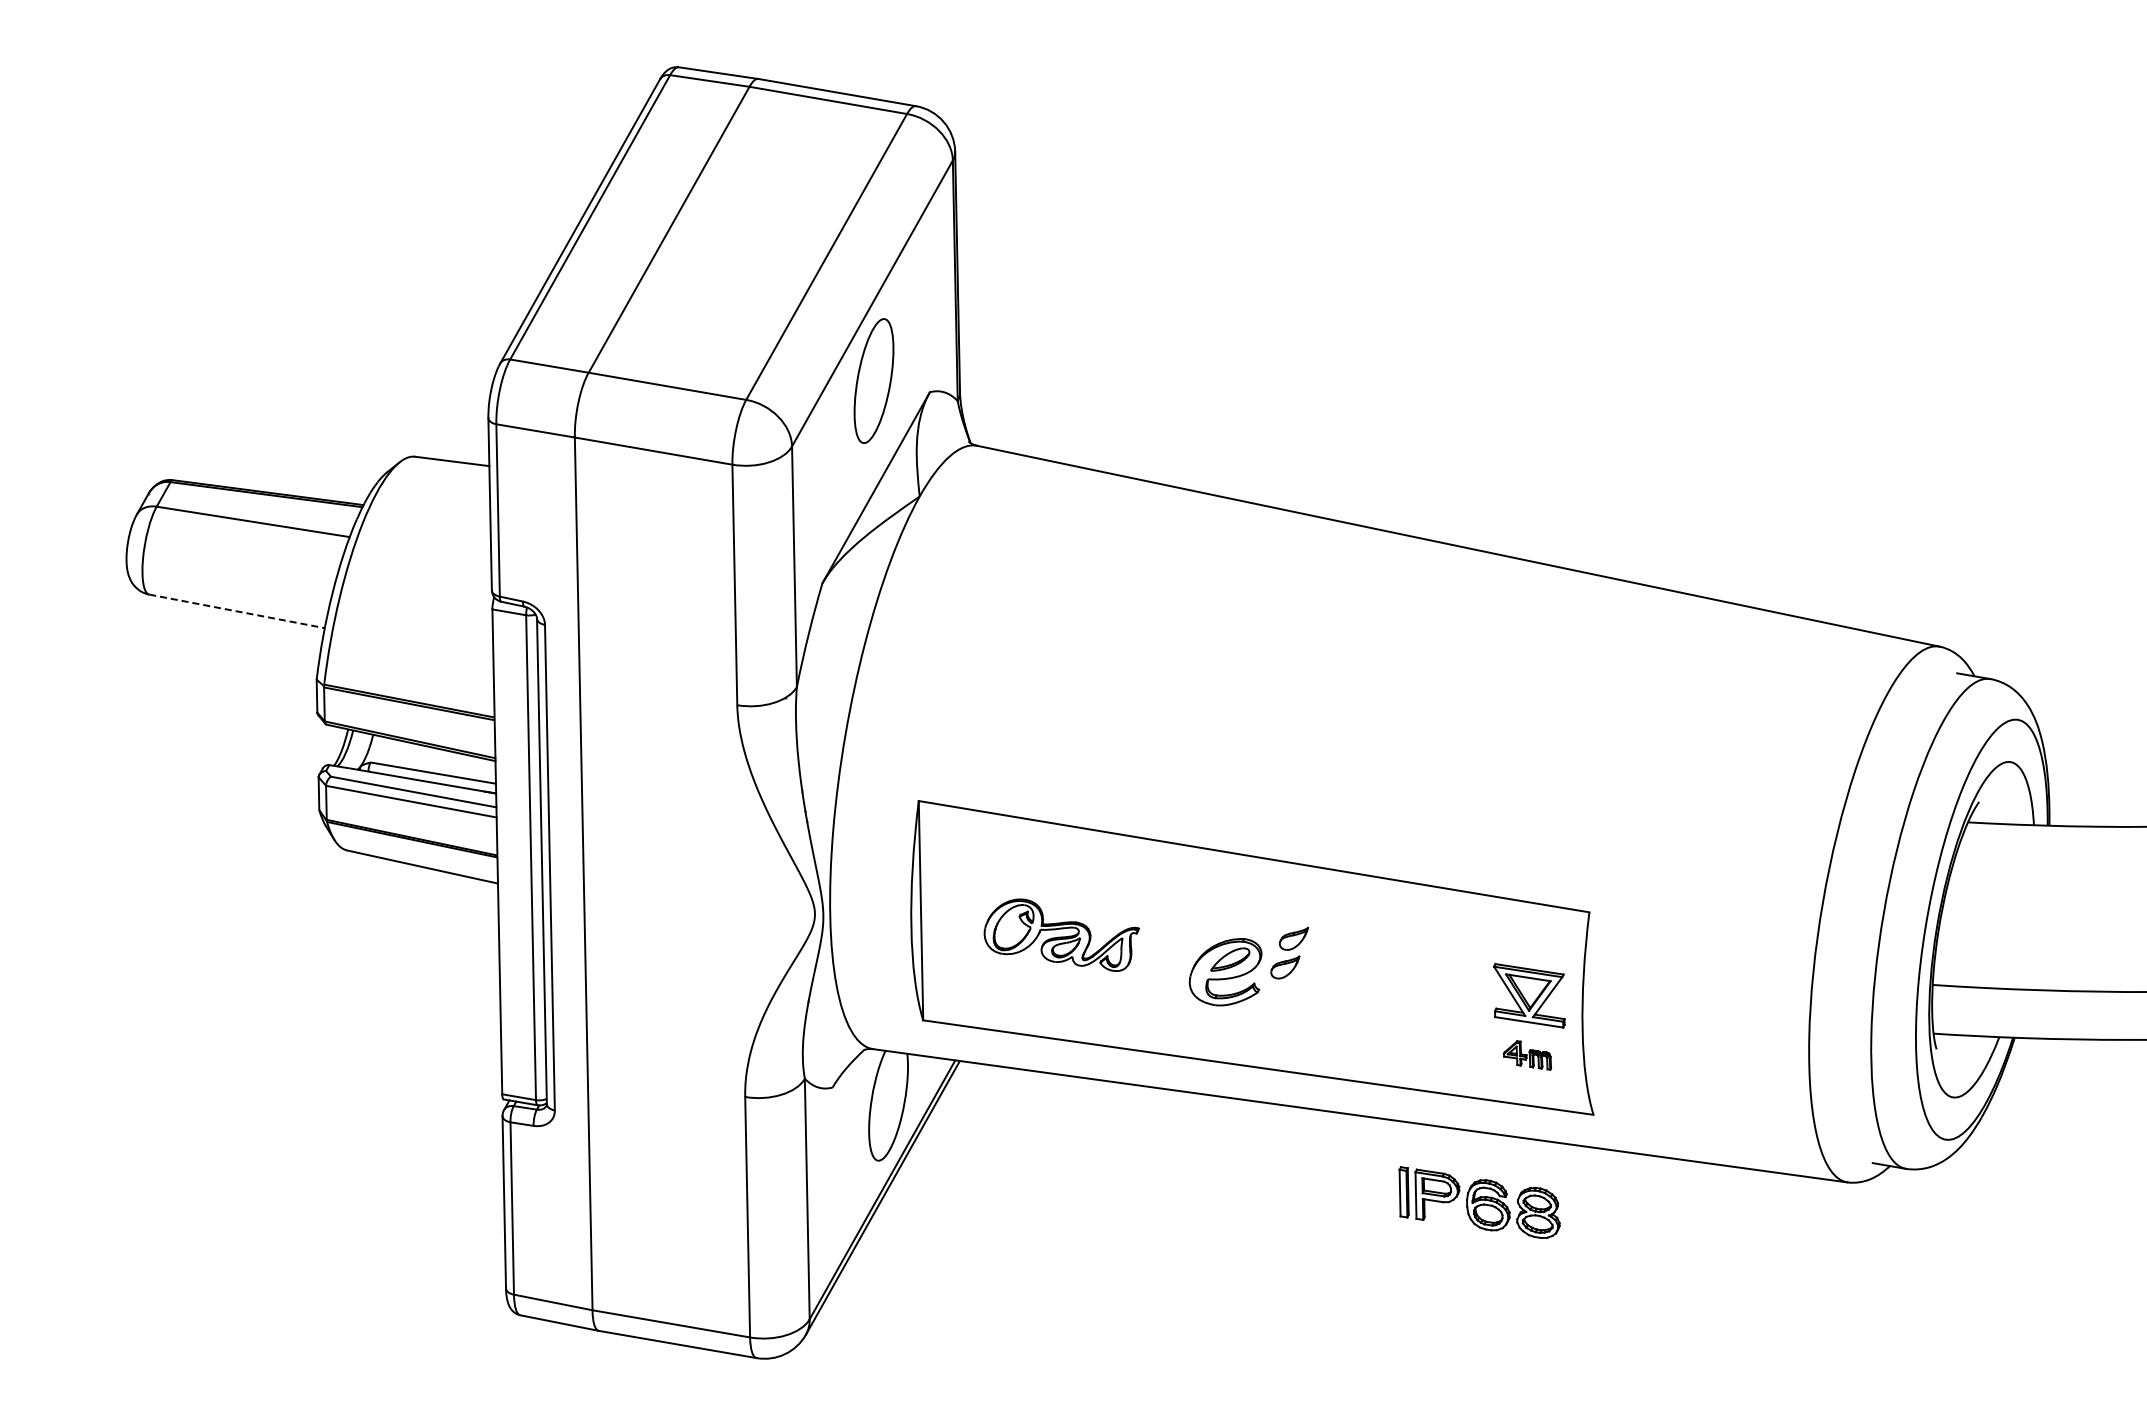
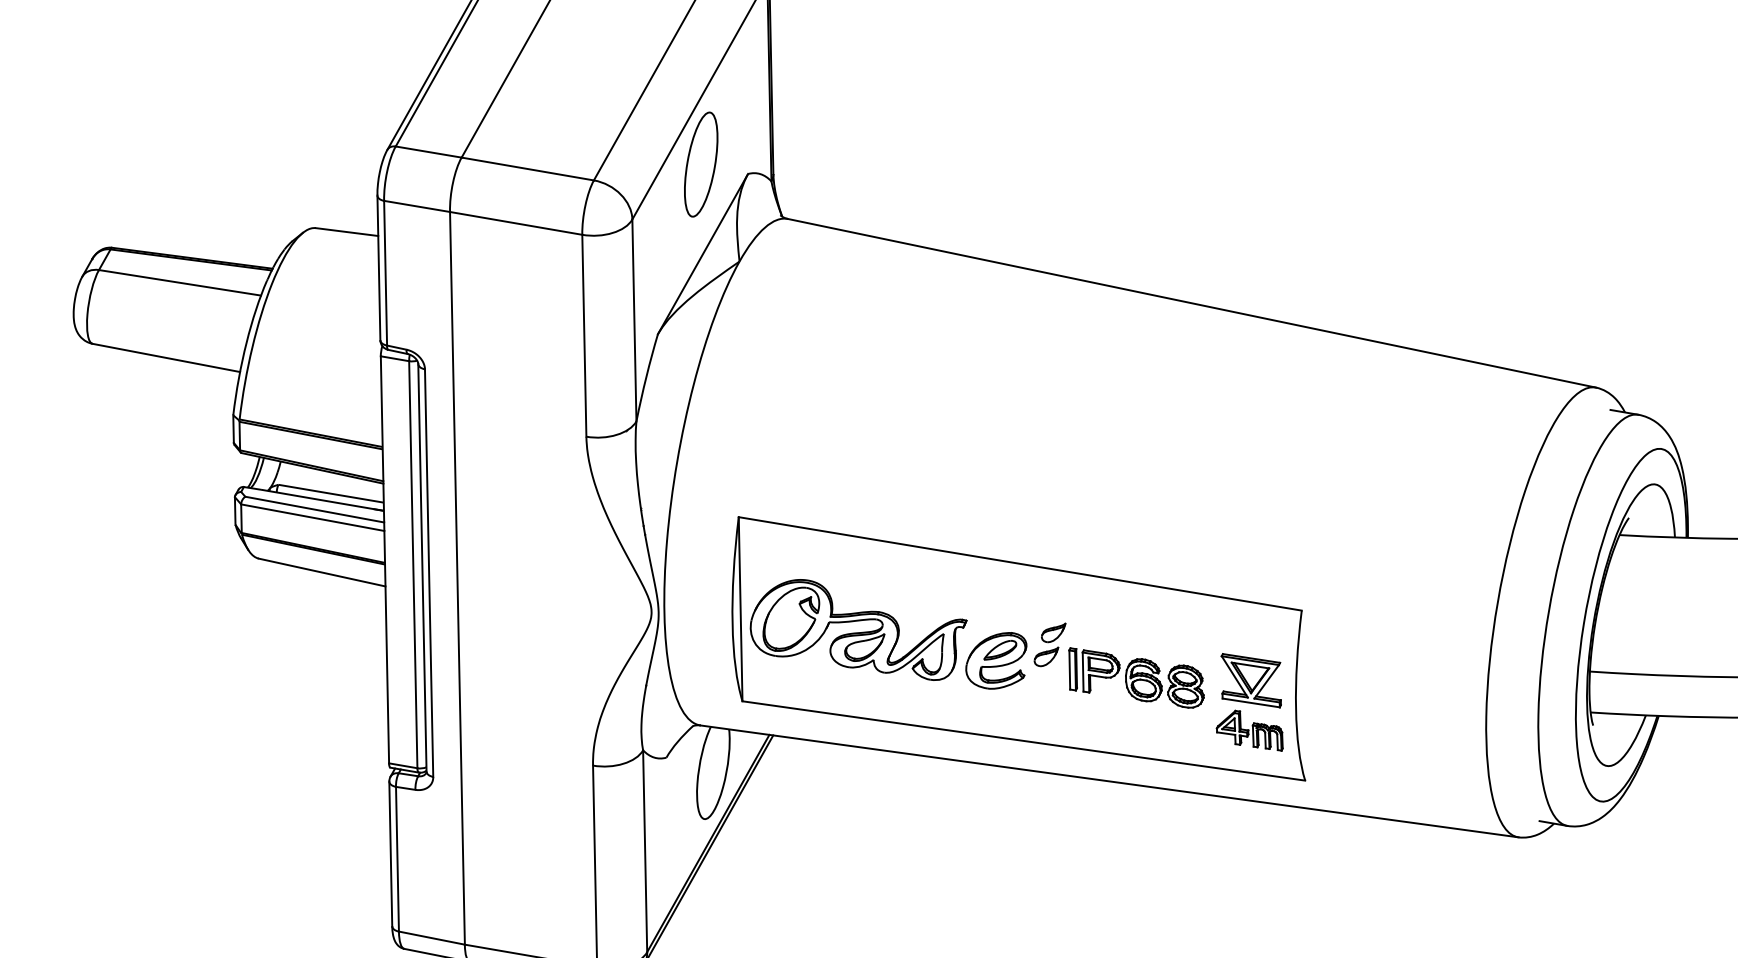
line: (237, 611) -> (166, 358), dashed -> solid
part: (1061, 934) -> (858, 629), size x1.67
part: (1527, 1055) -> (1249, 730), size x1.67
part: (1479, 1202) -> (1136, 677), moved

